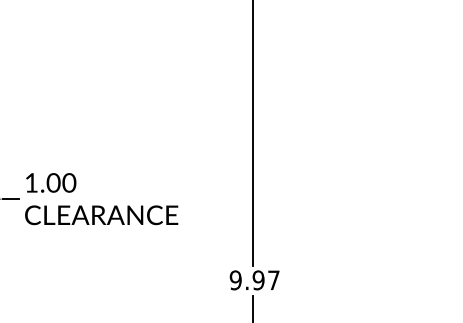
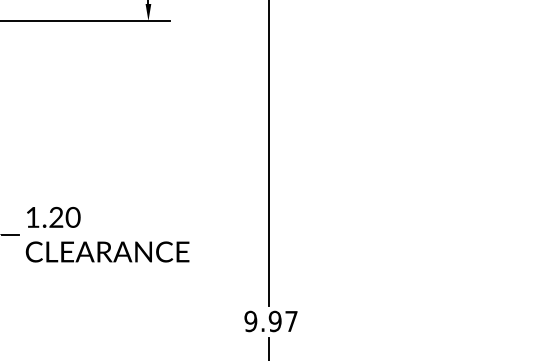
text: (53, 182) -> (56, 217), 1.00 -> 1.20

